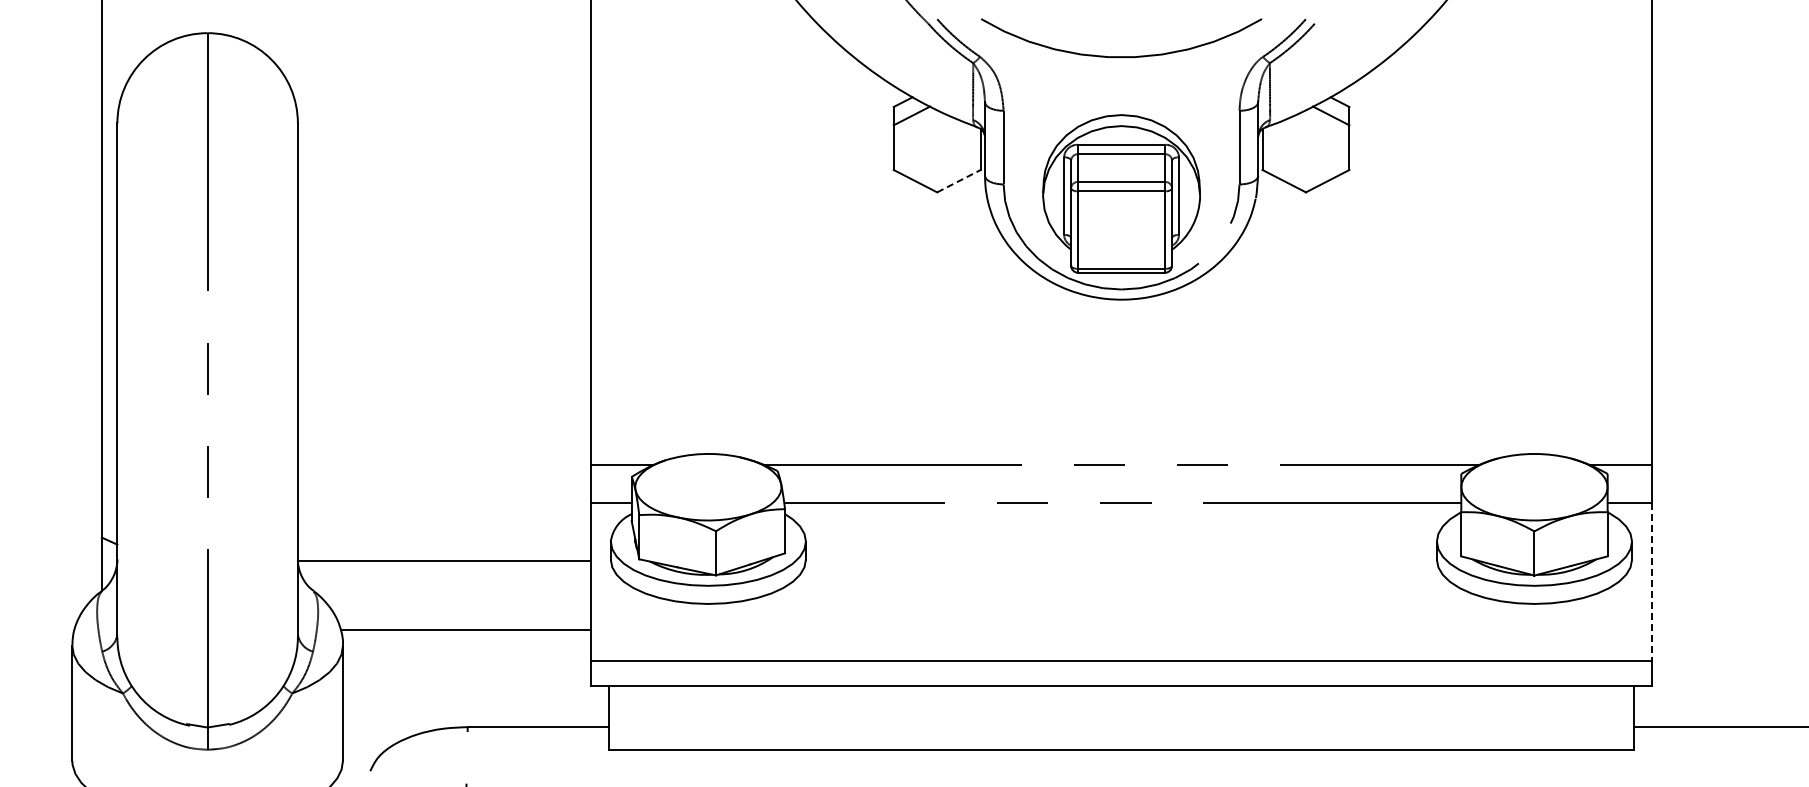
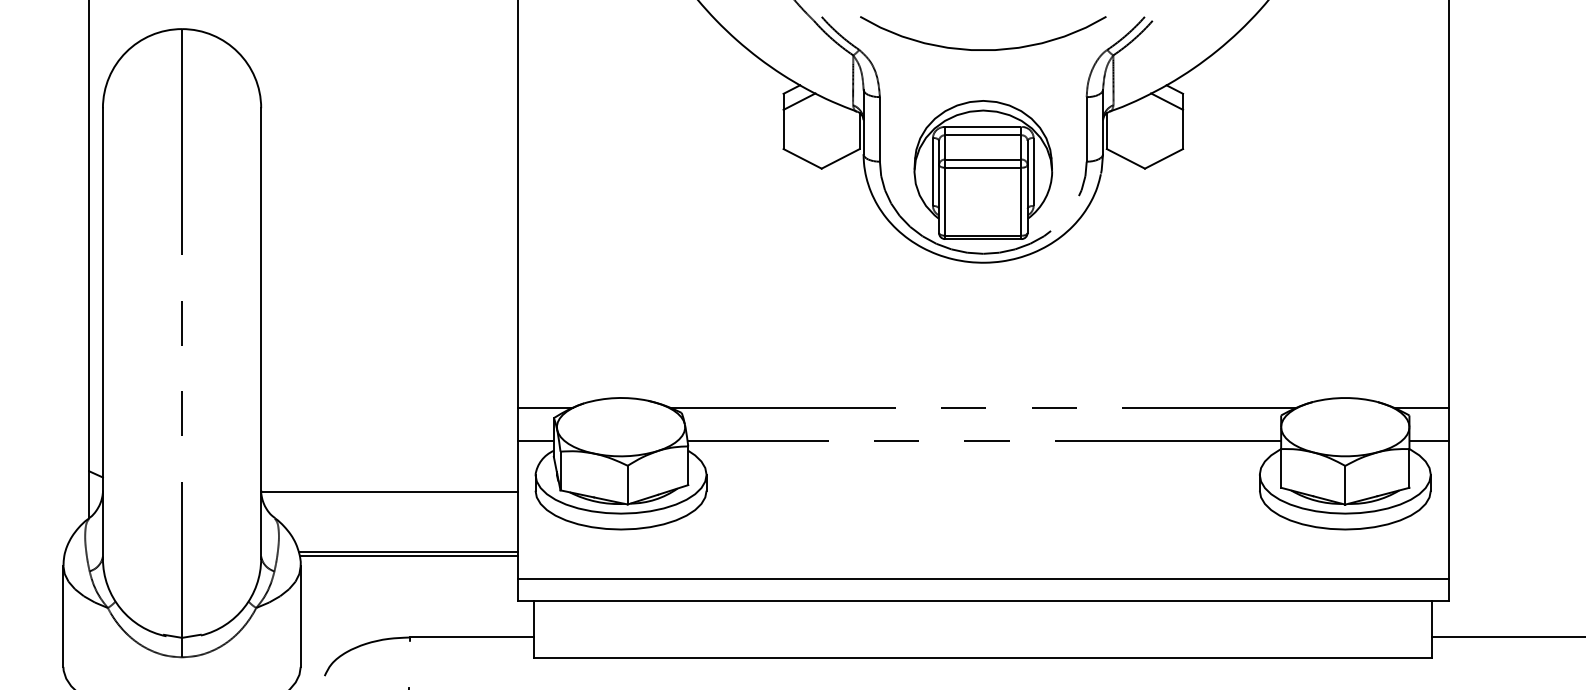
line: (959, 180) -> (841, 158), dashed -> solid
line: (1652, 582) -> (1448, 510), dashed -> solid
line: (465, 634) -> (408, 556), added

